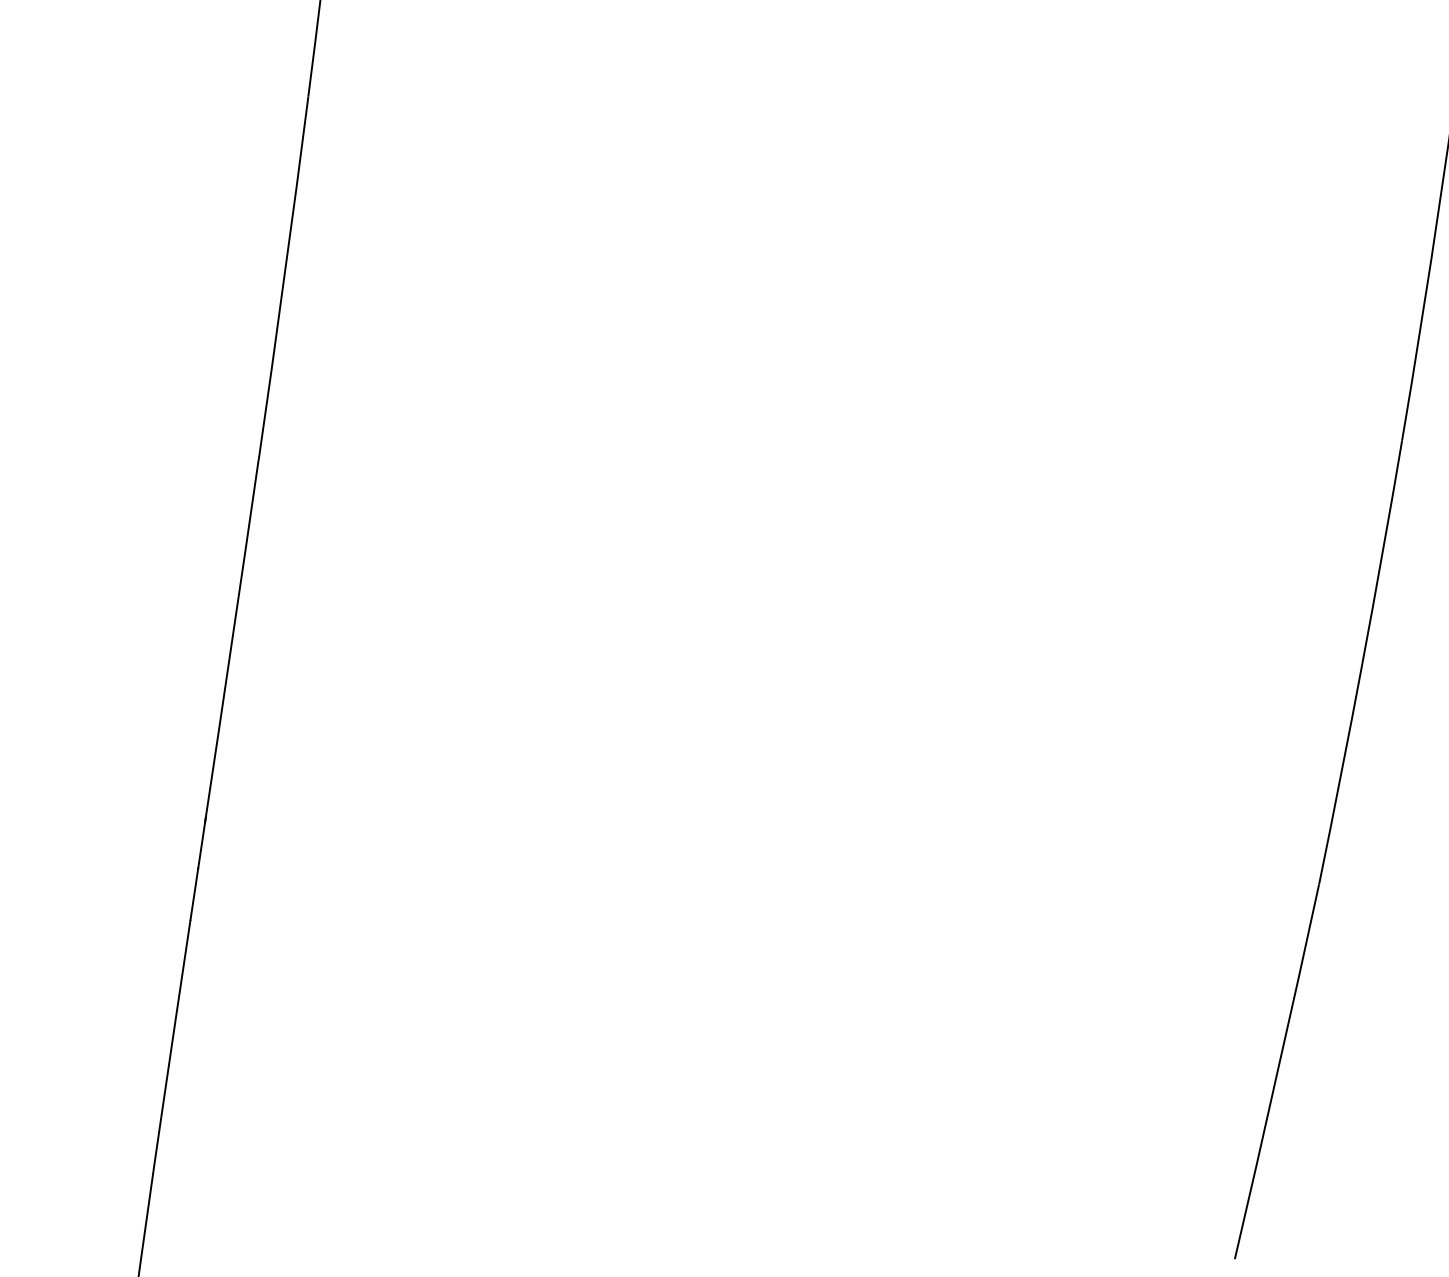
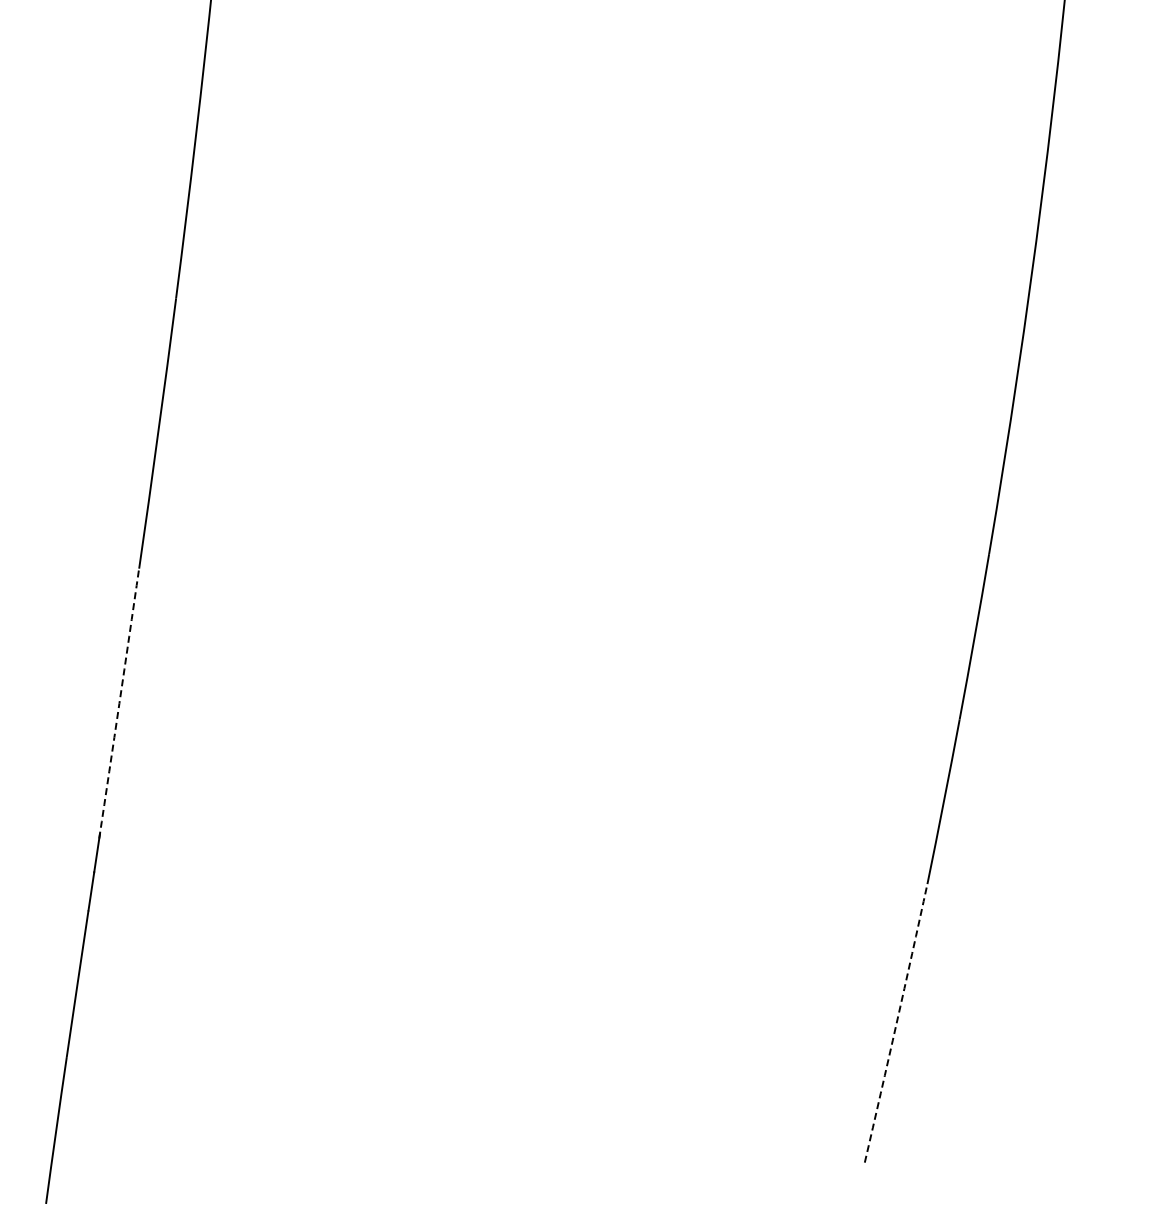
arc: (232, 641) -> (119, 703), solid -> dashed
arc: (1277, 1071) -> (896, 1023), solid -> dashed

